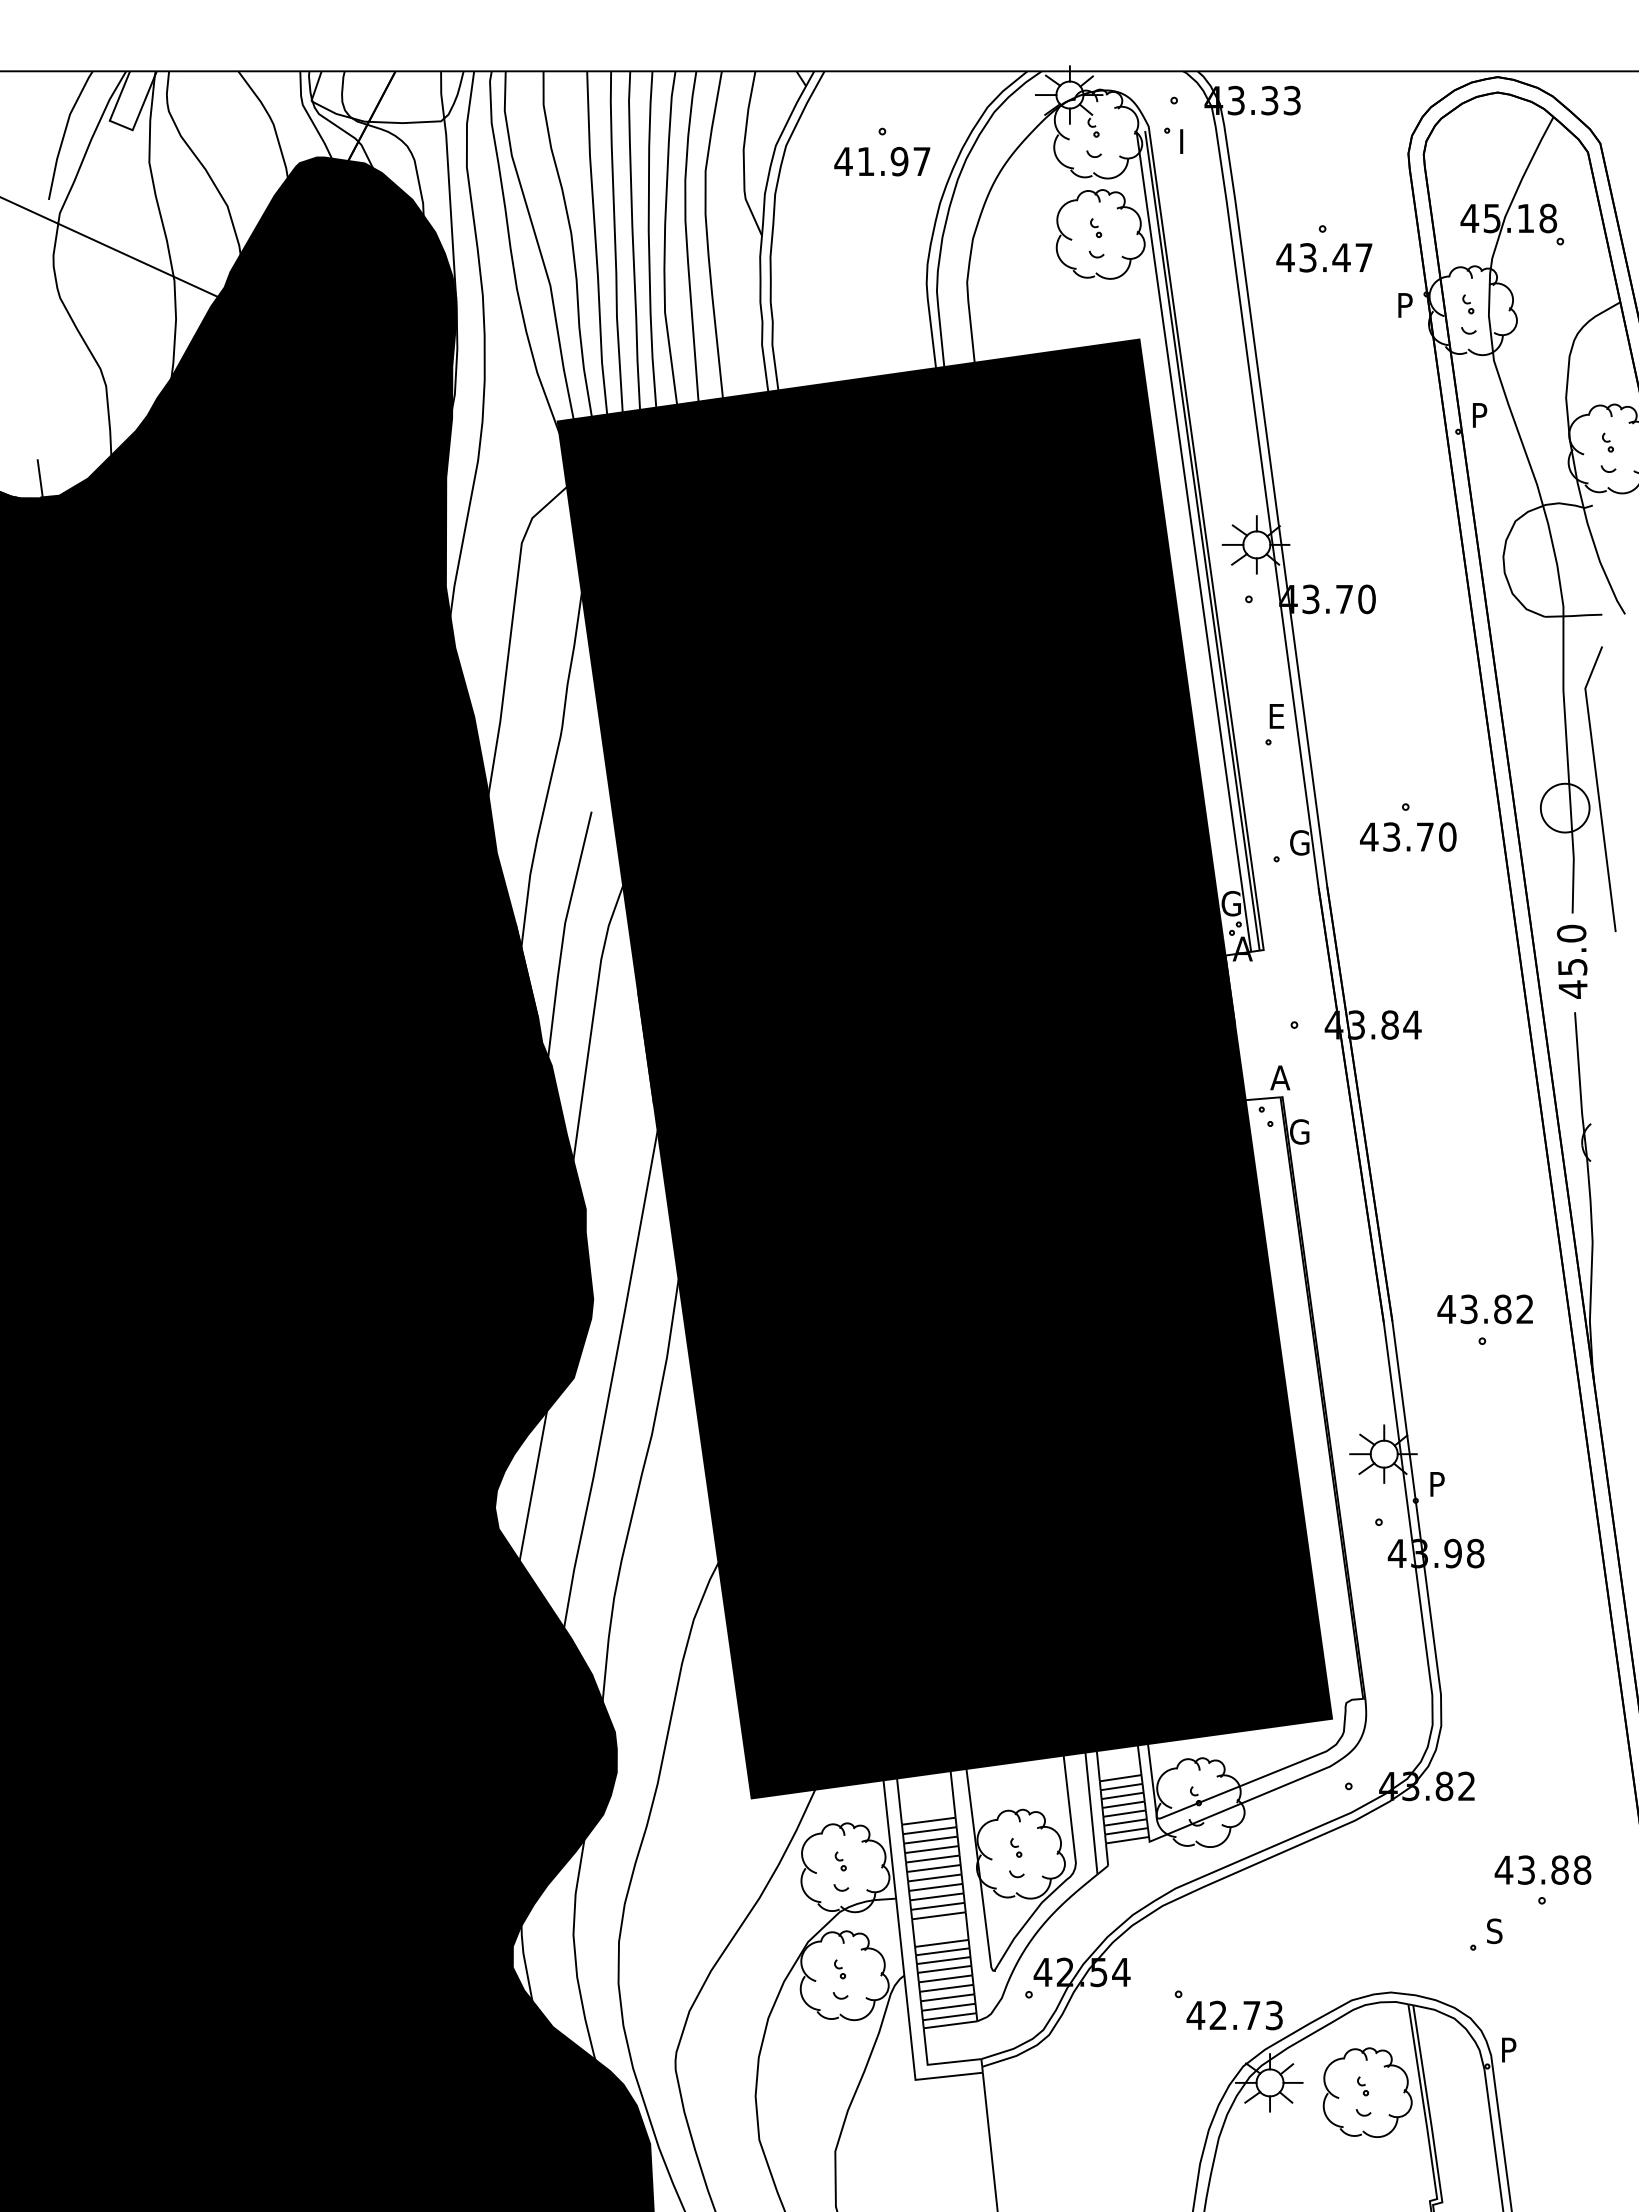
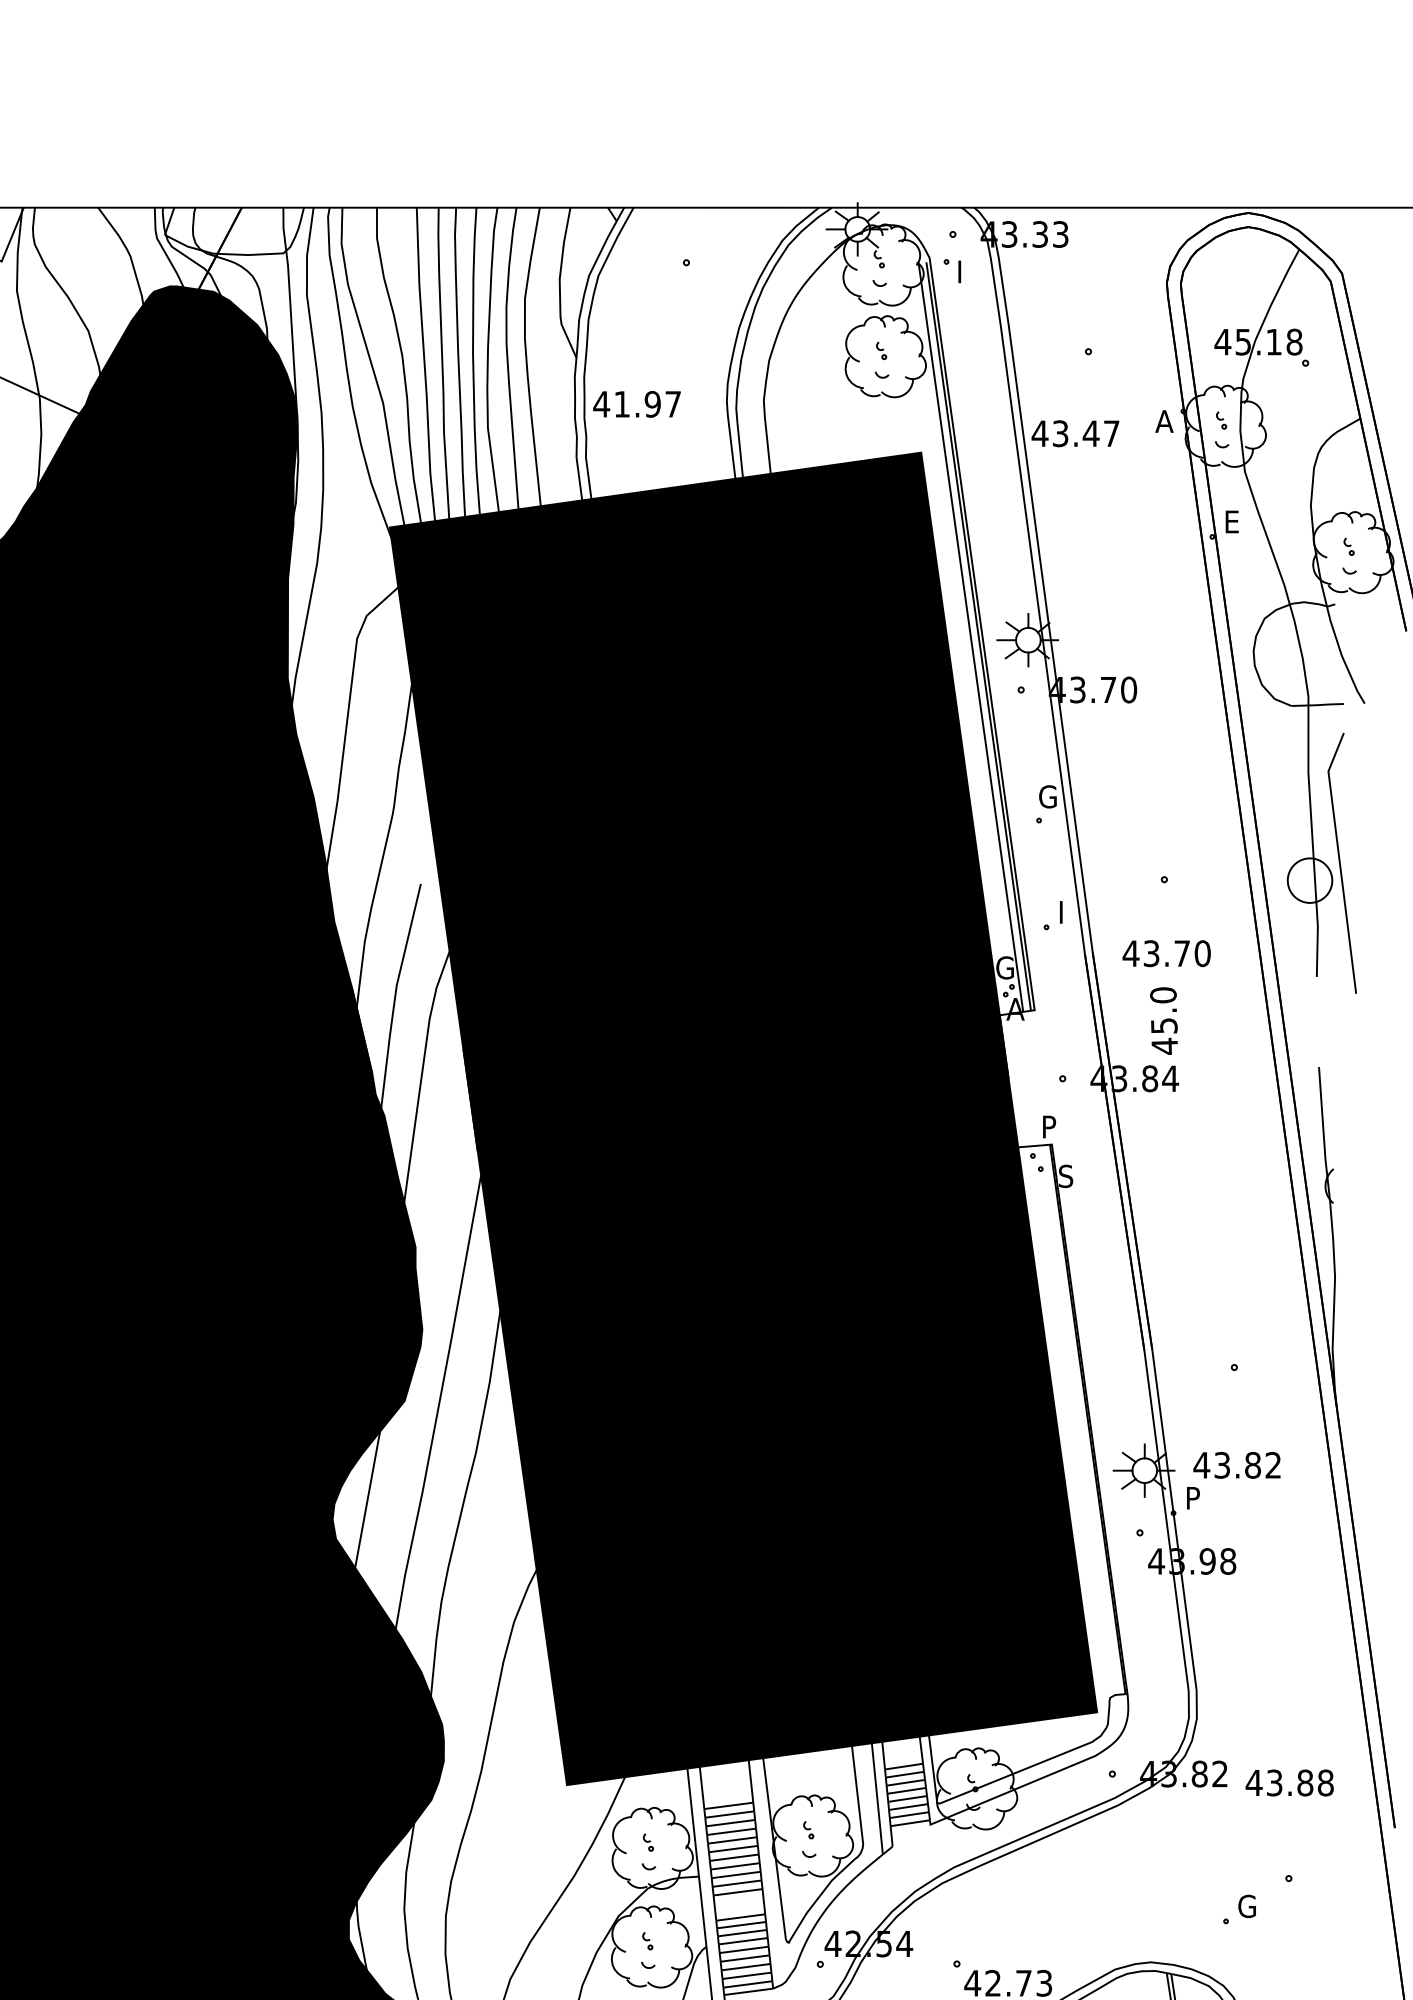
text: (882, 161) -> (637, 404), moved
text: (1324, 257) -> (1075, 433), moved
text: (1405, 305) -> (1164, 421), P -> A
text: (1481, 415) -> (1233, 522), P -> E
text: (1277, 716) -> (1047, 796), E -> G
text: (1408, 836) -> (1166, 953), moved
text: (1299, 842) -> (1067, 912), G -> I
text: (1572, 961) -> (1164, 1020), moved
text: (1280, 1077) -> (1050, 1126), A -> P
text: (1299, 1131) -> (1067, 1175), G -> S
text: (1484, 1309) -> (1236, 1465), moved
text: (1542, 1869) -> (1289, 1782), moved
text: (1495, 1931) -> (1246, 1906), S -> G

